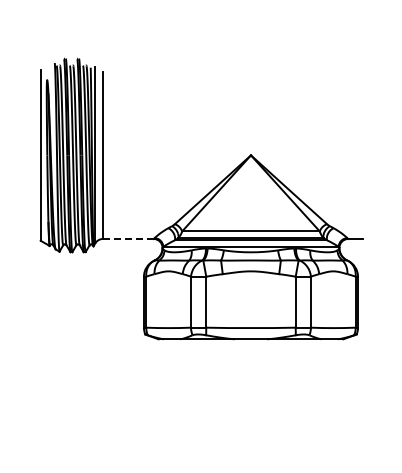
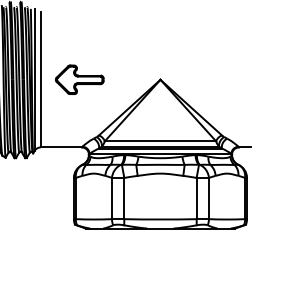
part: (150, 154) -> (79, 79), added
line: (127, 238) -> (60, 147), dashed -> solid

